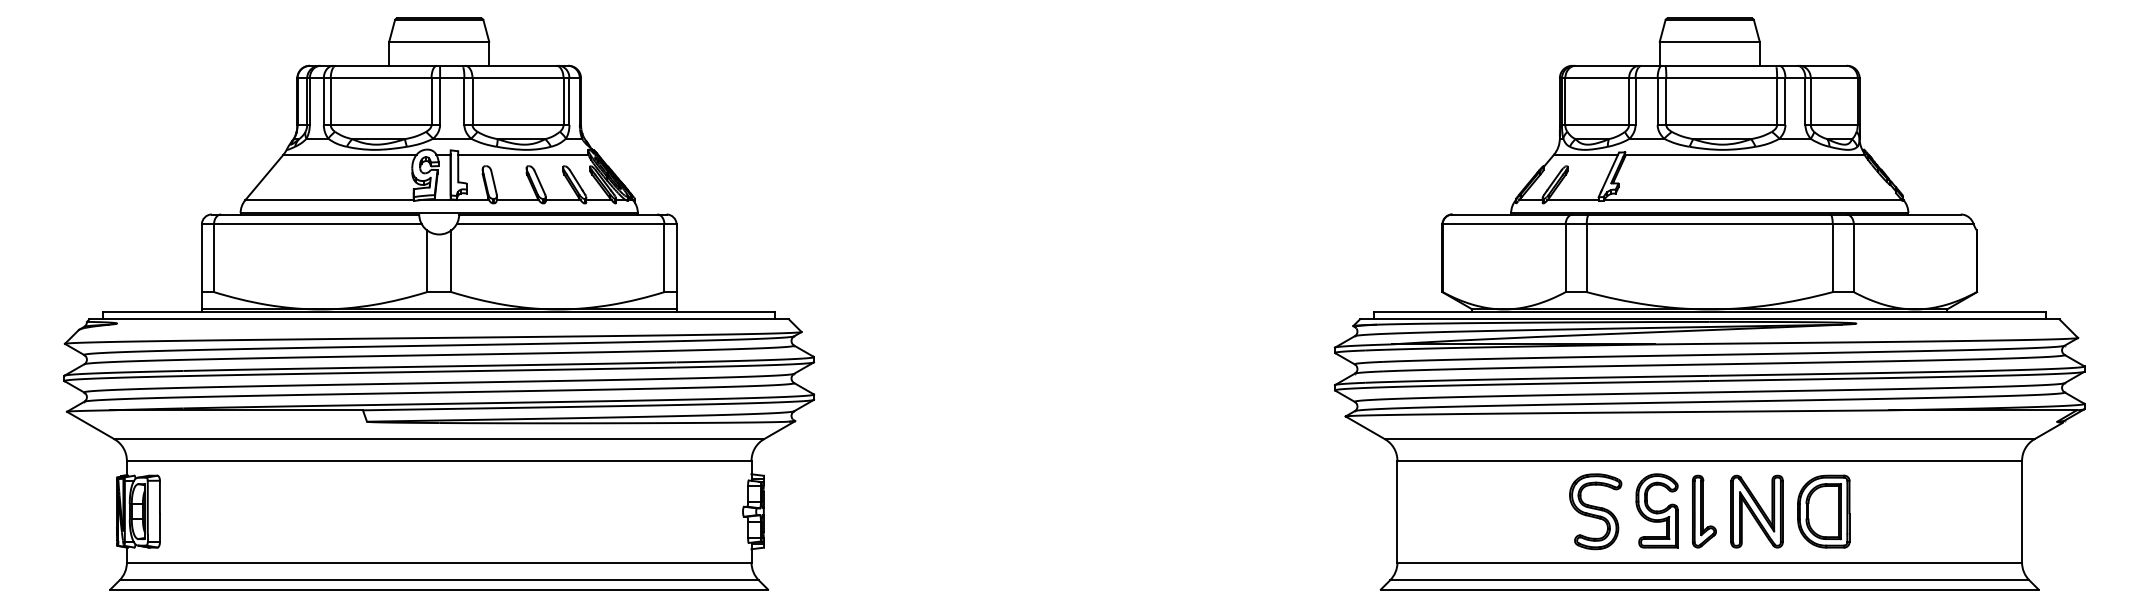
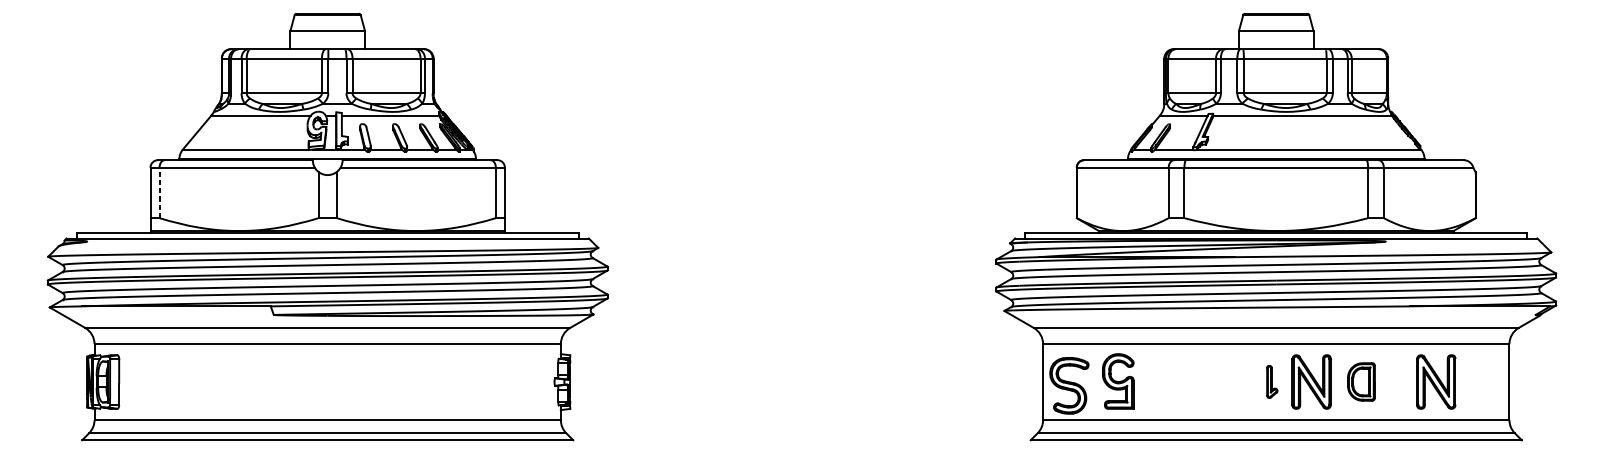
line: (214, 258) -> (159, 193), solid -> dashed
part: (1656, 510) -> (1117, 381), moved
part: (1595, 511) -> (1069, 385), moved
part: (1704, 511) -> (1272, 381), size x0.6
part: (1823, 511) -> (1361, 381), size x0.7
part: (1923, 511) -> (1435, 381), added

